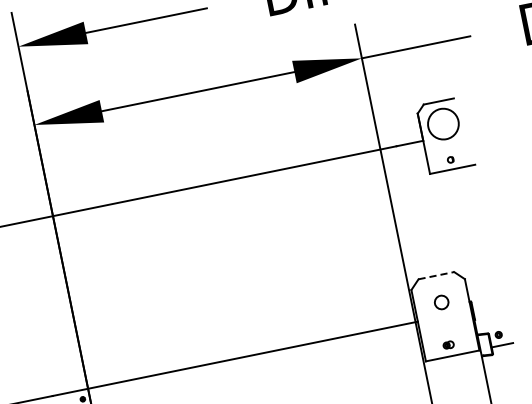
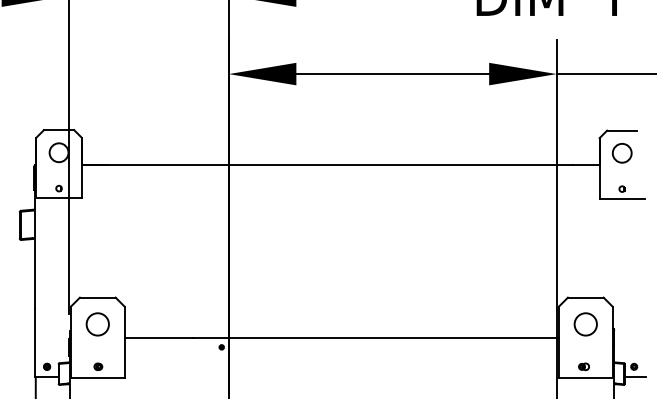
circle: (442, 123) -> (621, 152), size x0.62
line: (436, 275) -> (585, 297), dashed -> solid
circle: (441, 302) -> (585, 324), size x1.67

